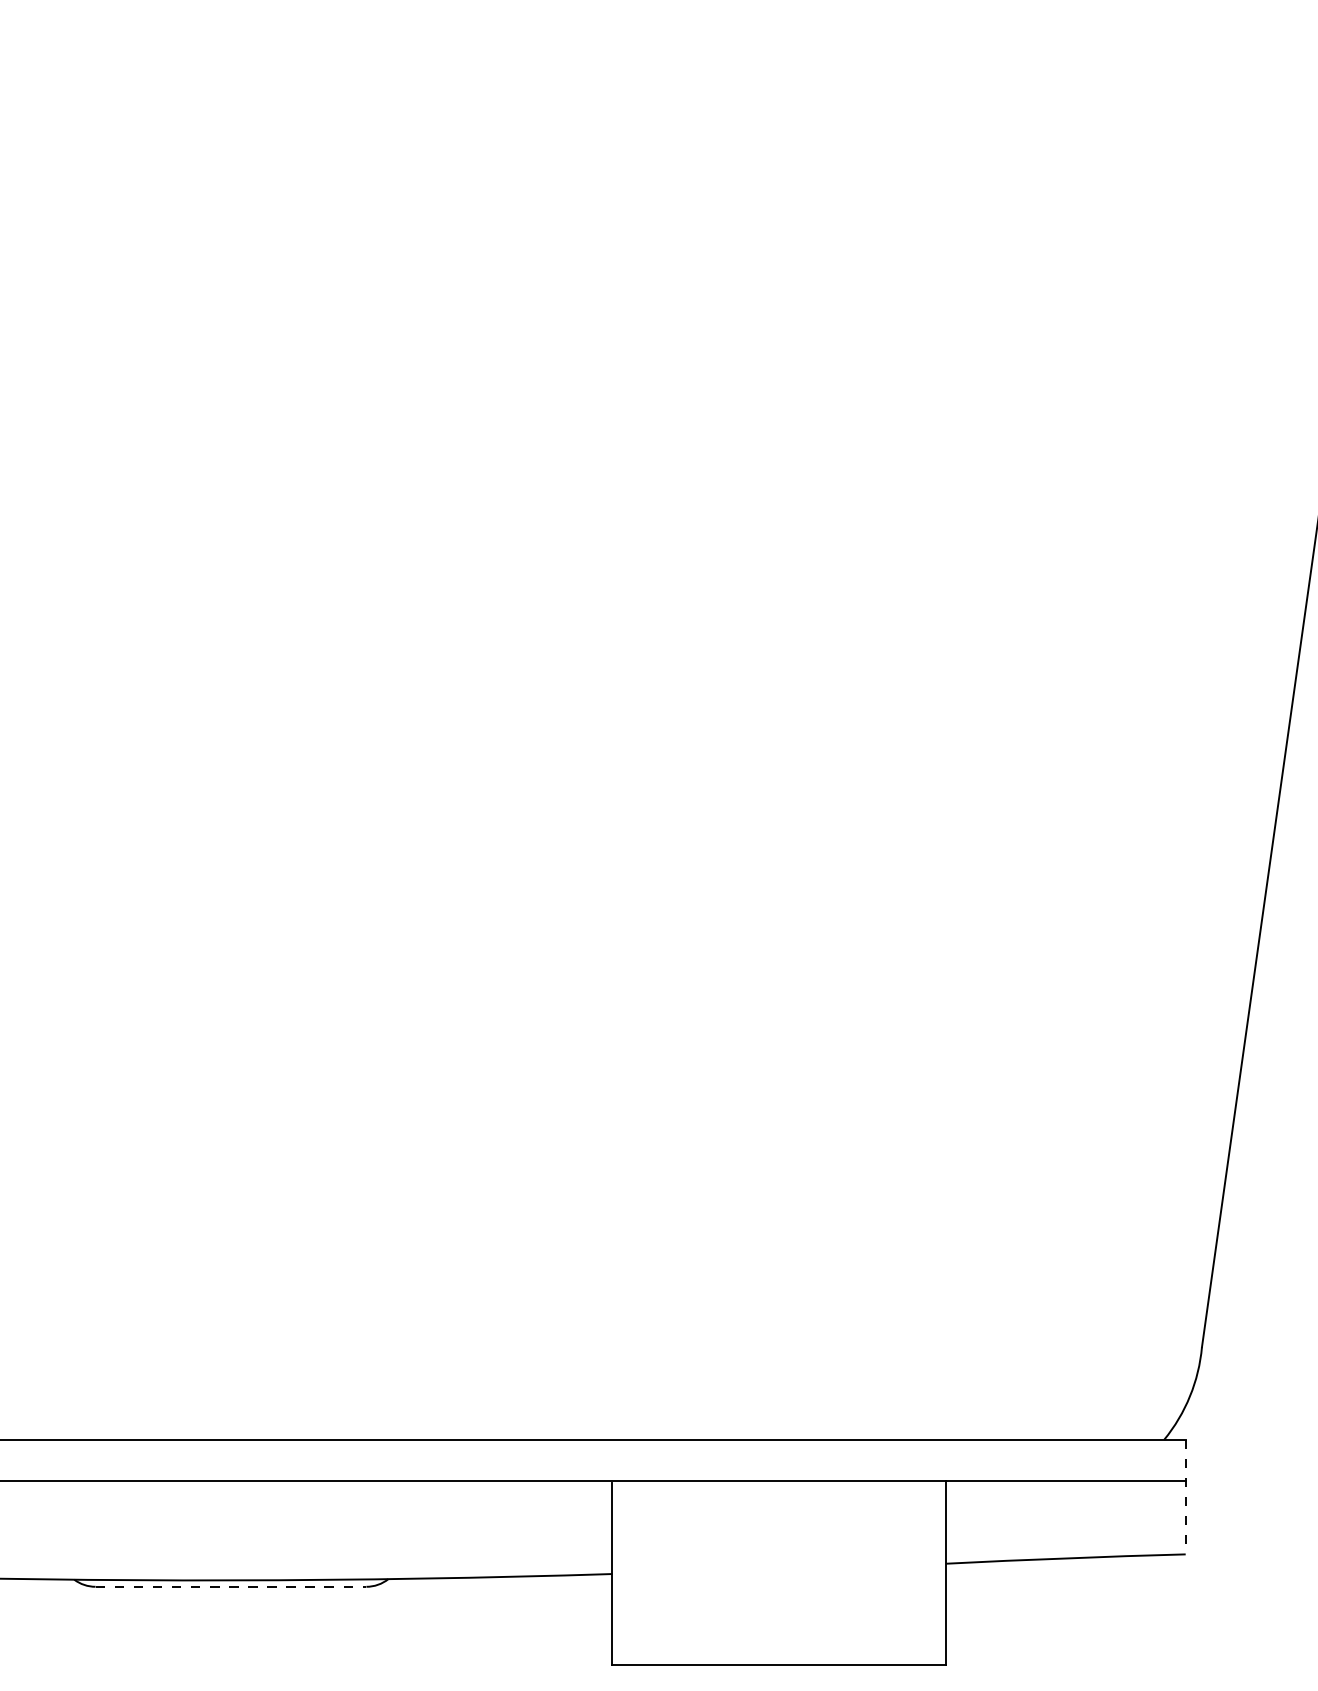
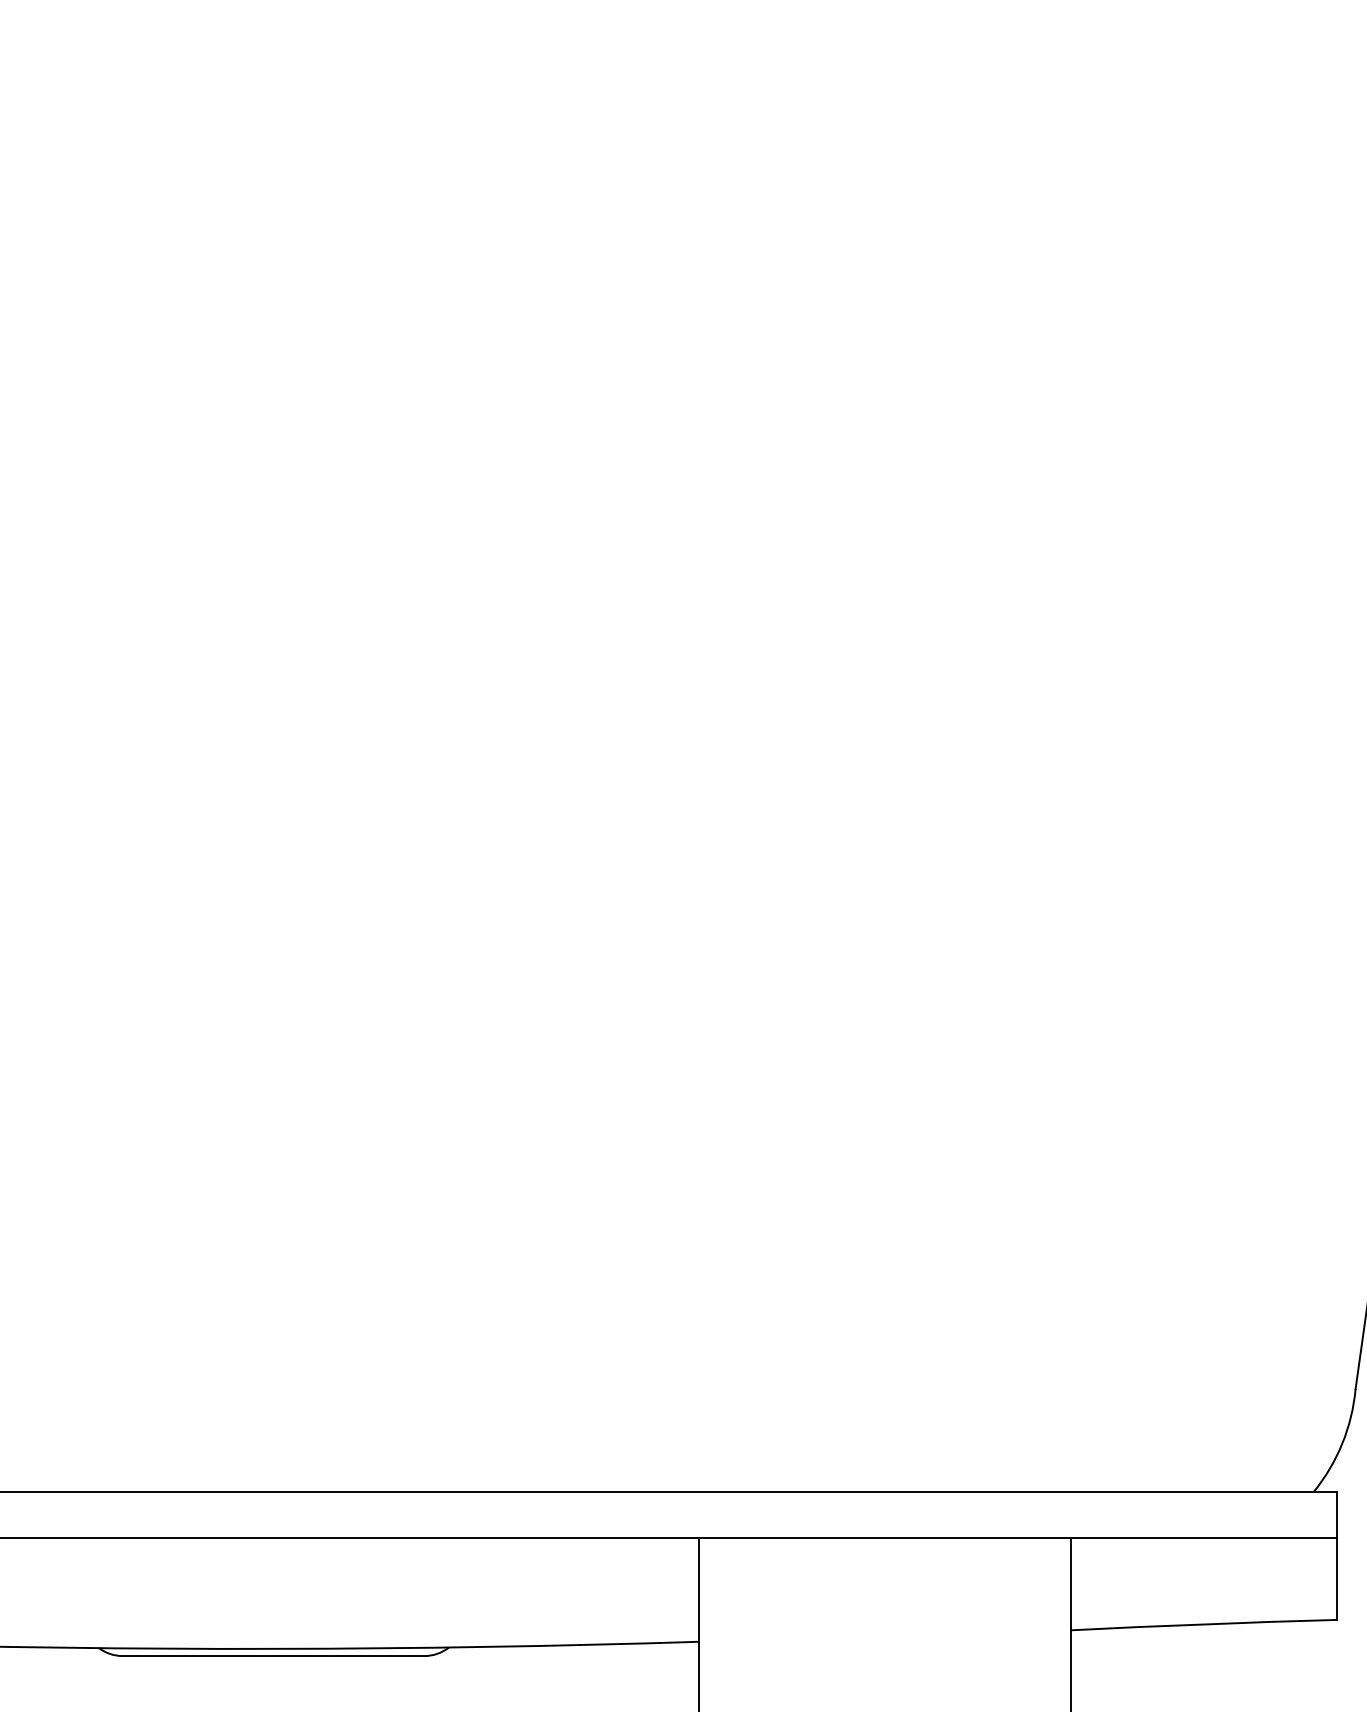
line: (1185, 1497) -> (1337, 1556), dashed -> solid
line: (231, 1586) -> (274, 1655), dashed -> solid

